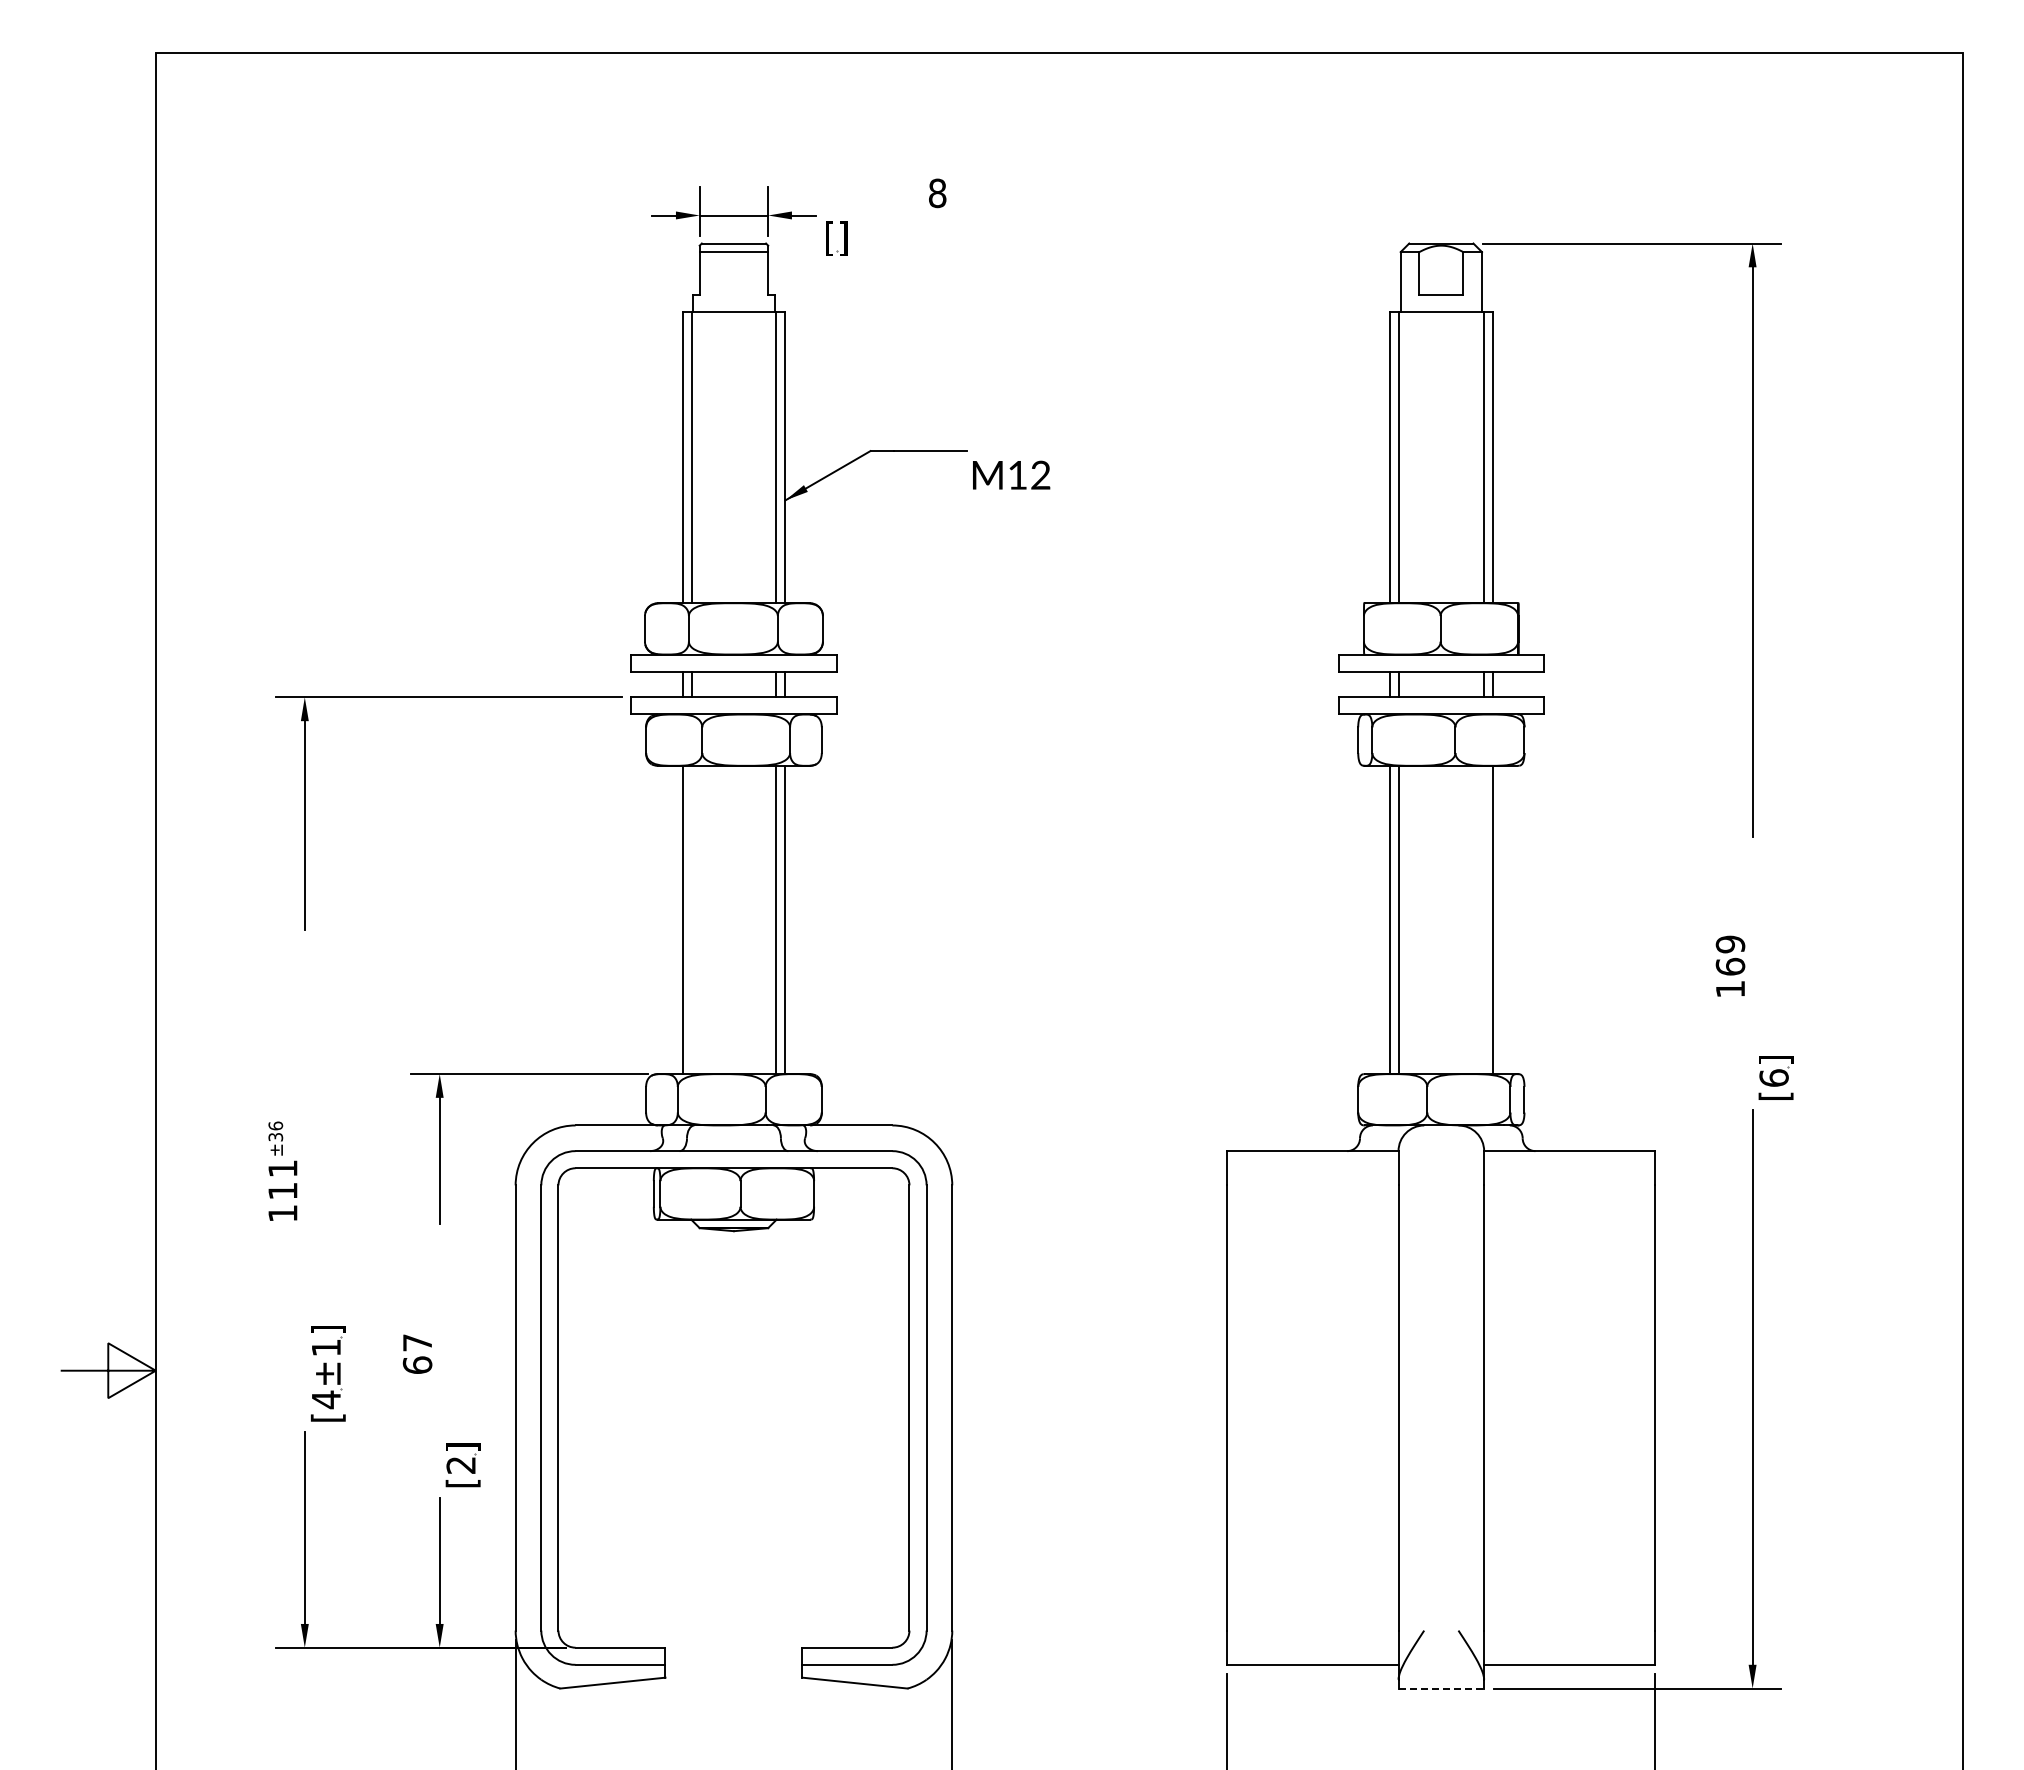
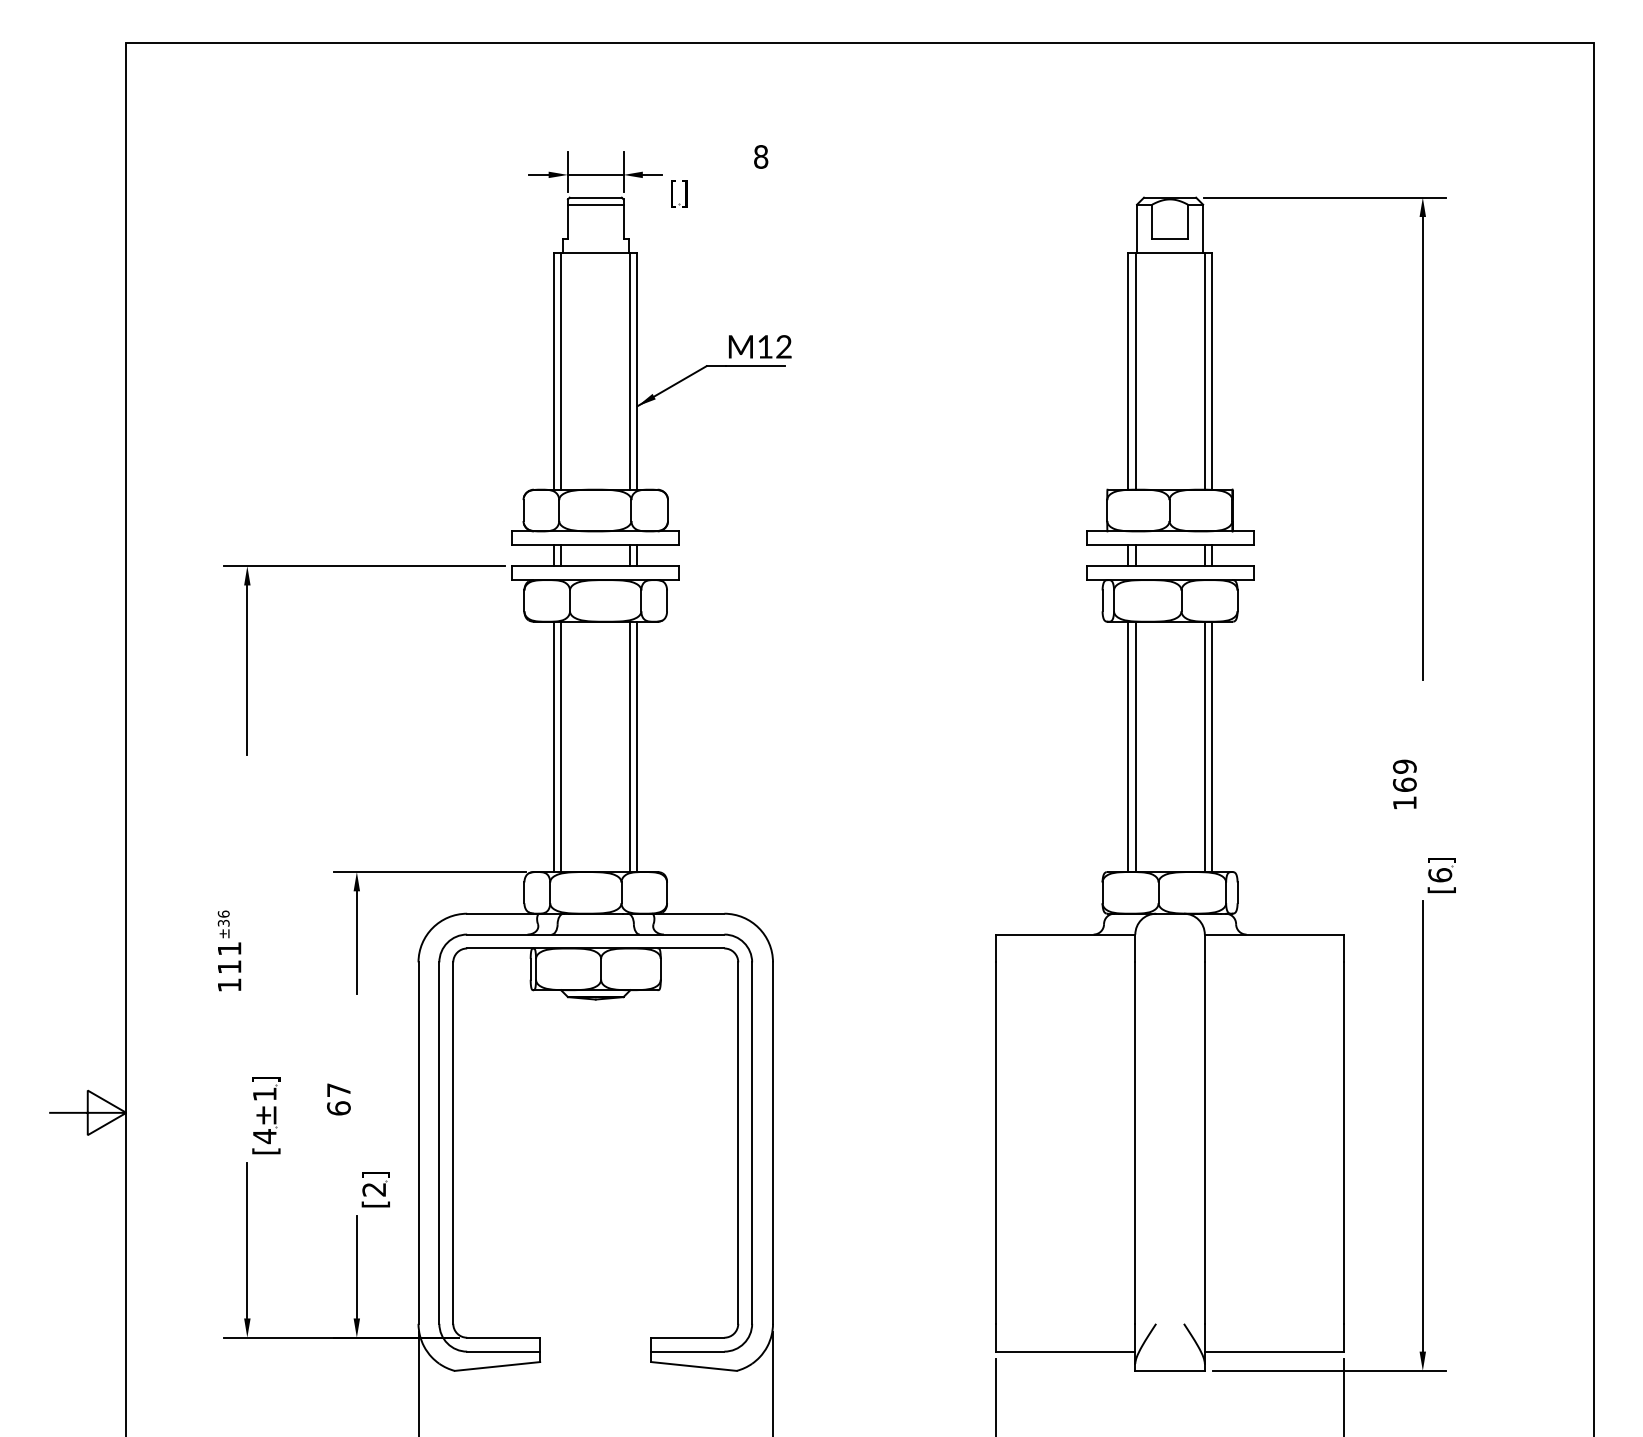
text: (1011, 474) -> (760, 346), moved
line: (691, 919) -> (561, 746), added
line: (1483, 919) -> (1204, 746), added
line: (1441, 1688) -> (1170, 1370), dashed -> solid

